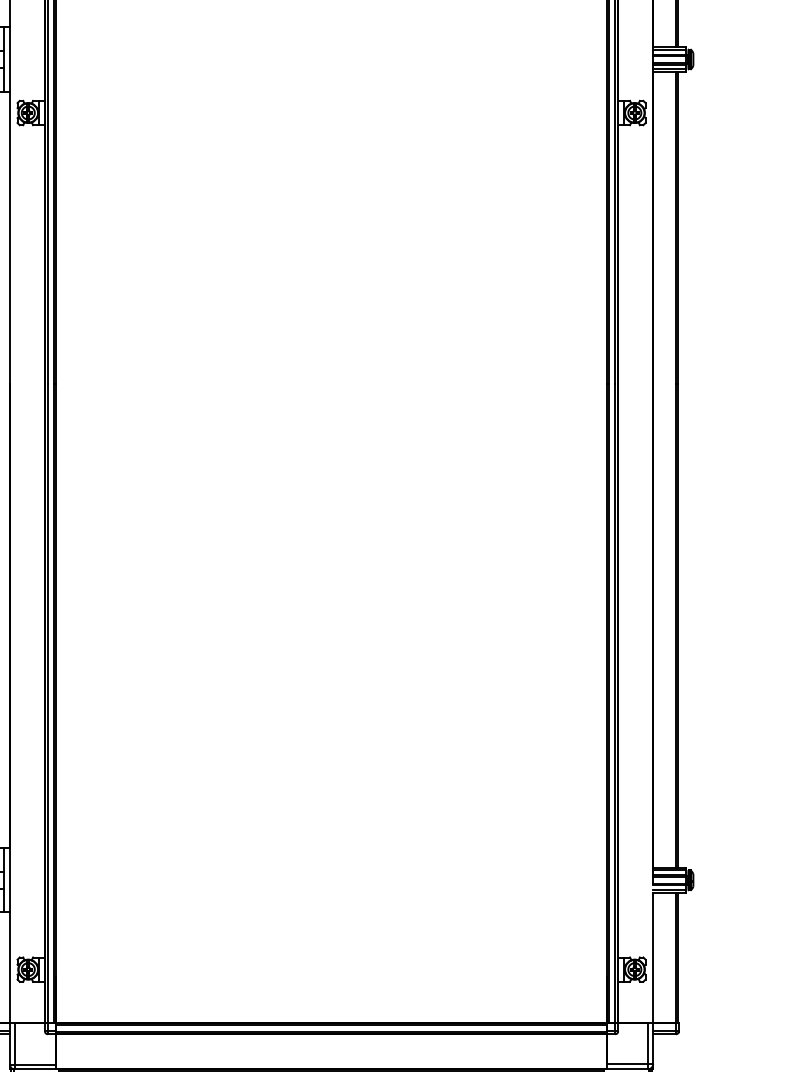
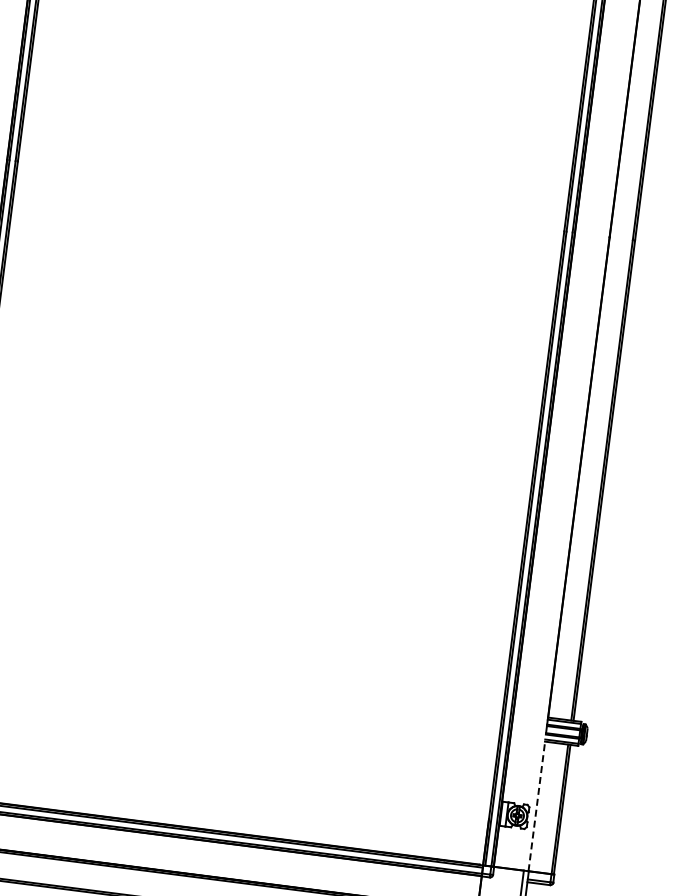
line: (652, 957) -> (536, 806), solid -> dashed

